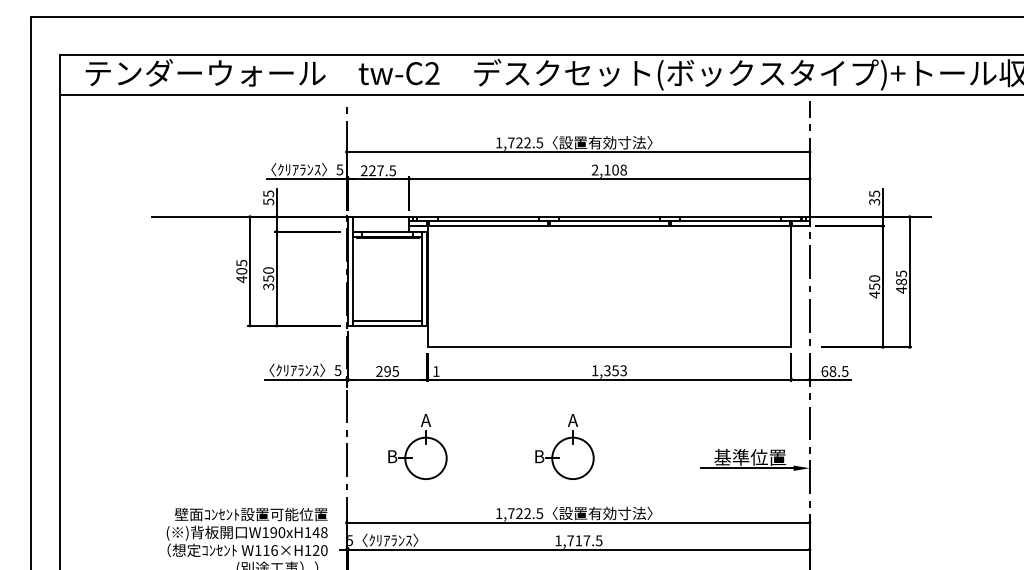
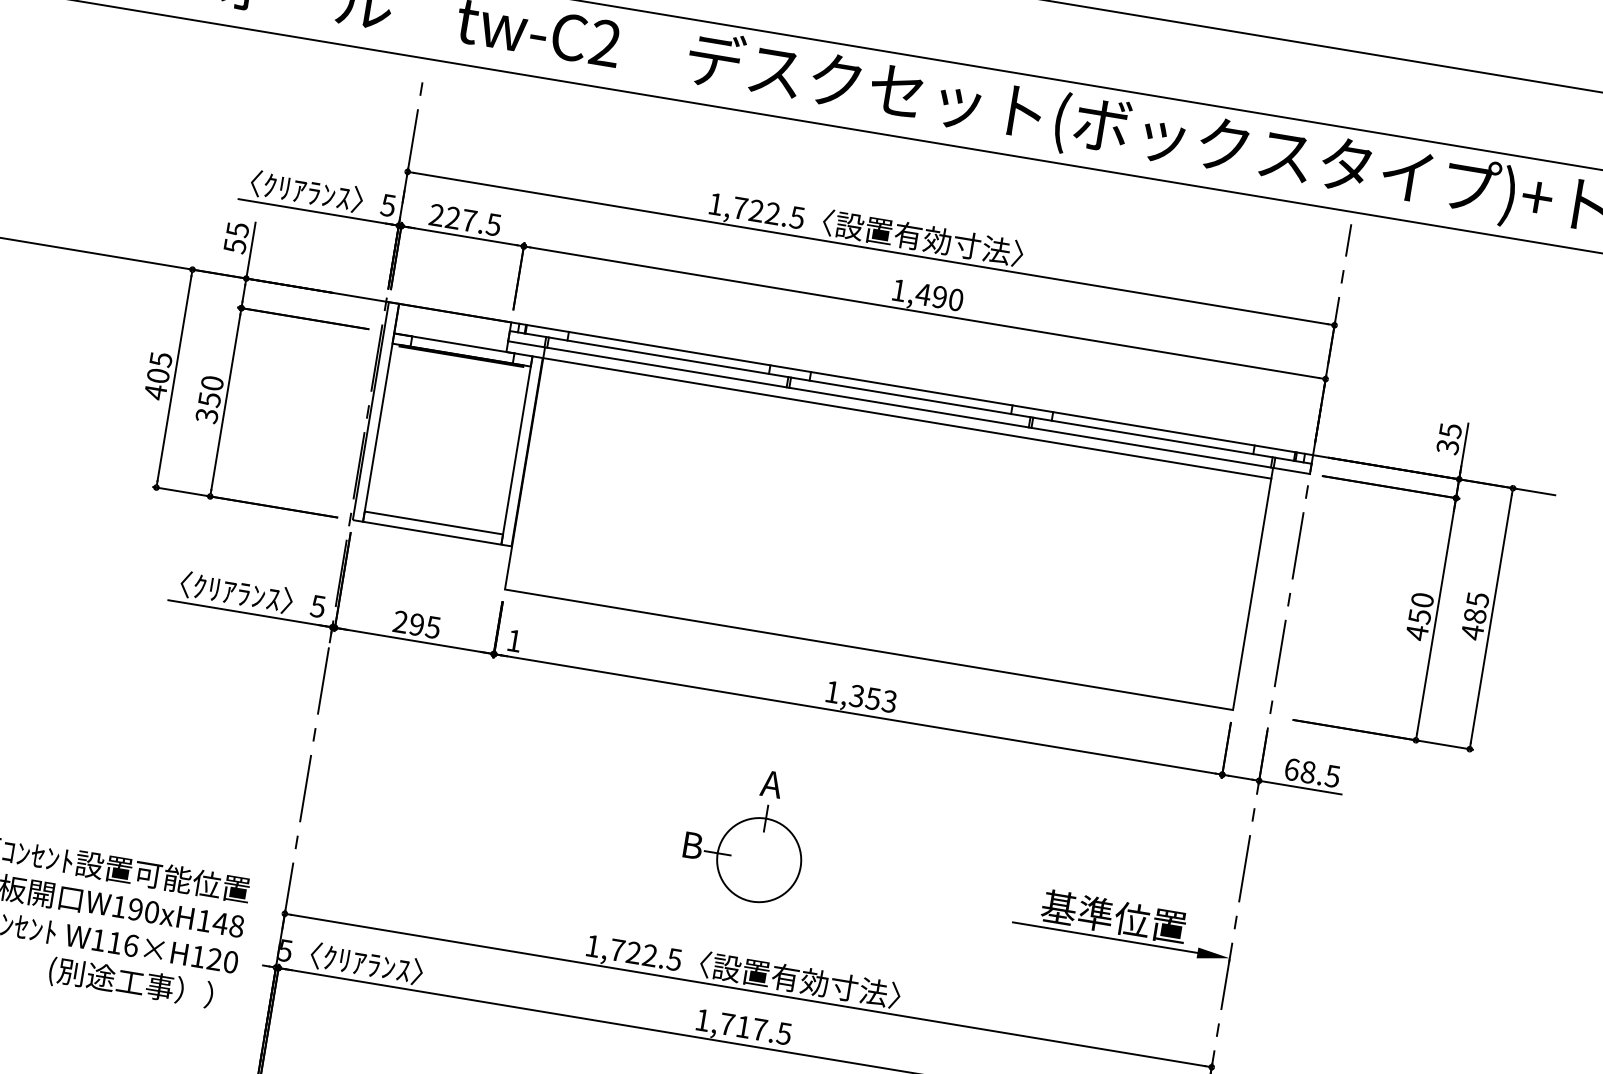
text: (608, 169) -> (925, 293), 2,108 -> 1,490
line: (609, 231) -> (907, 418), added
part: (417, 446) -> (451, 784), removed

